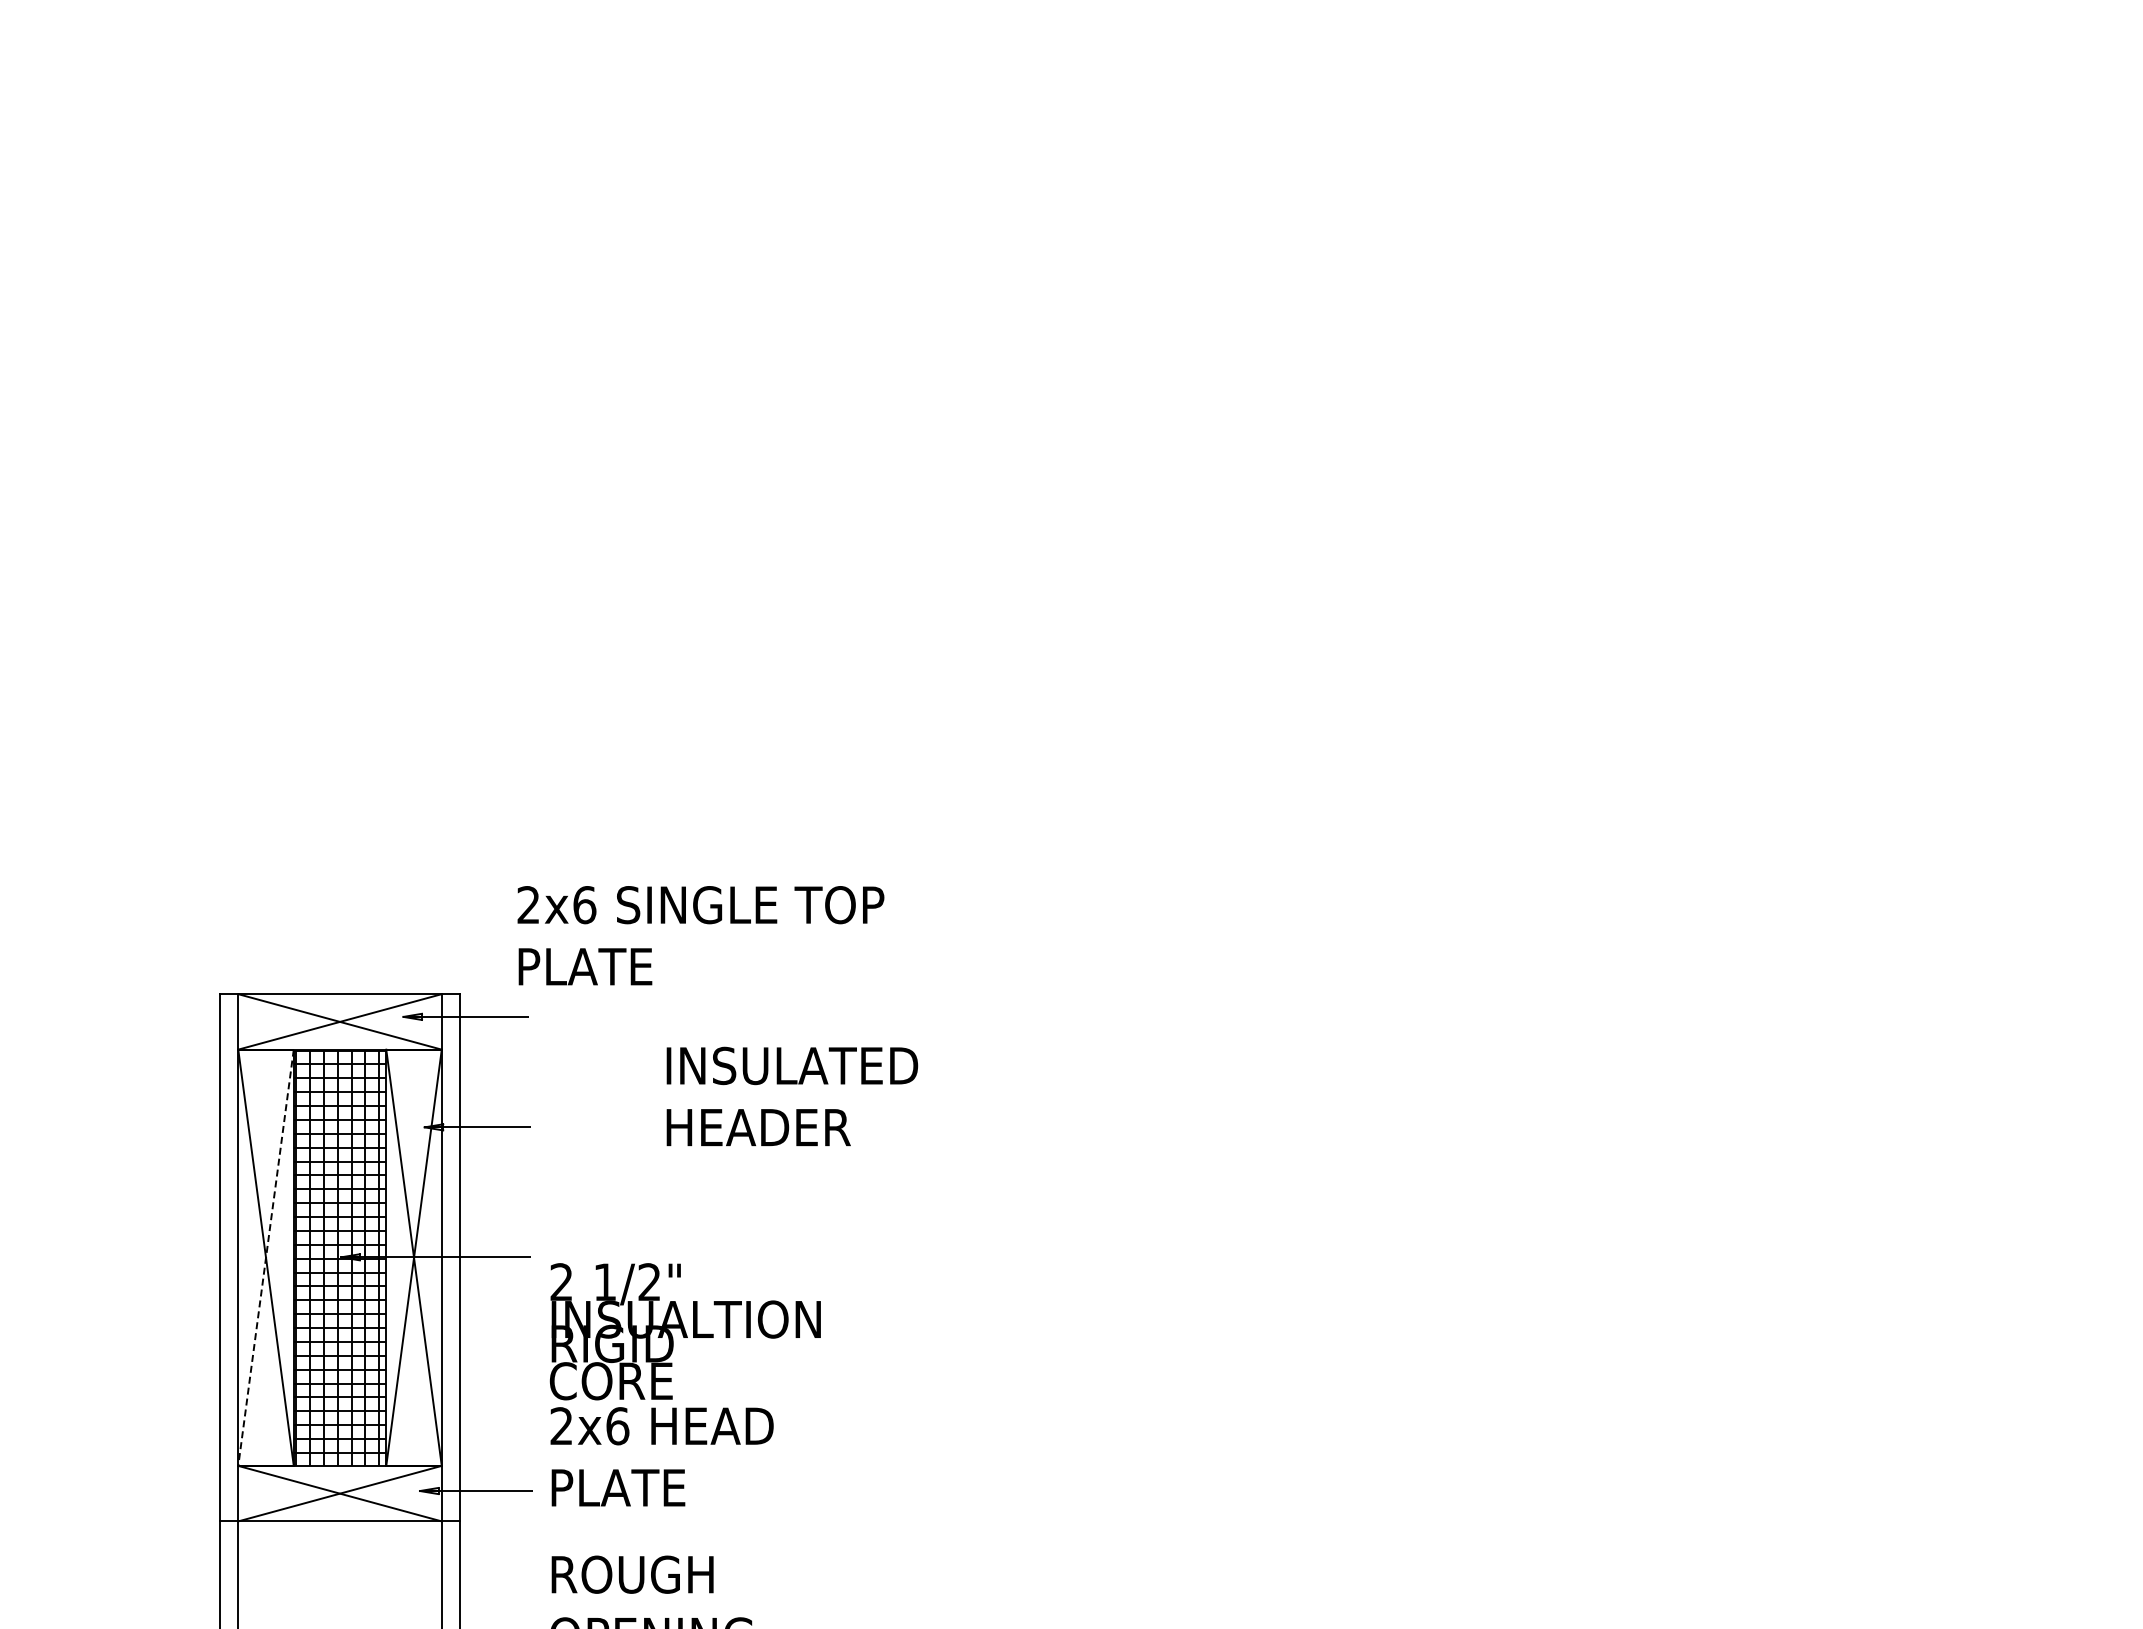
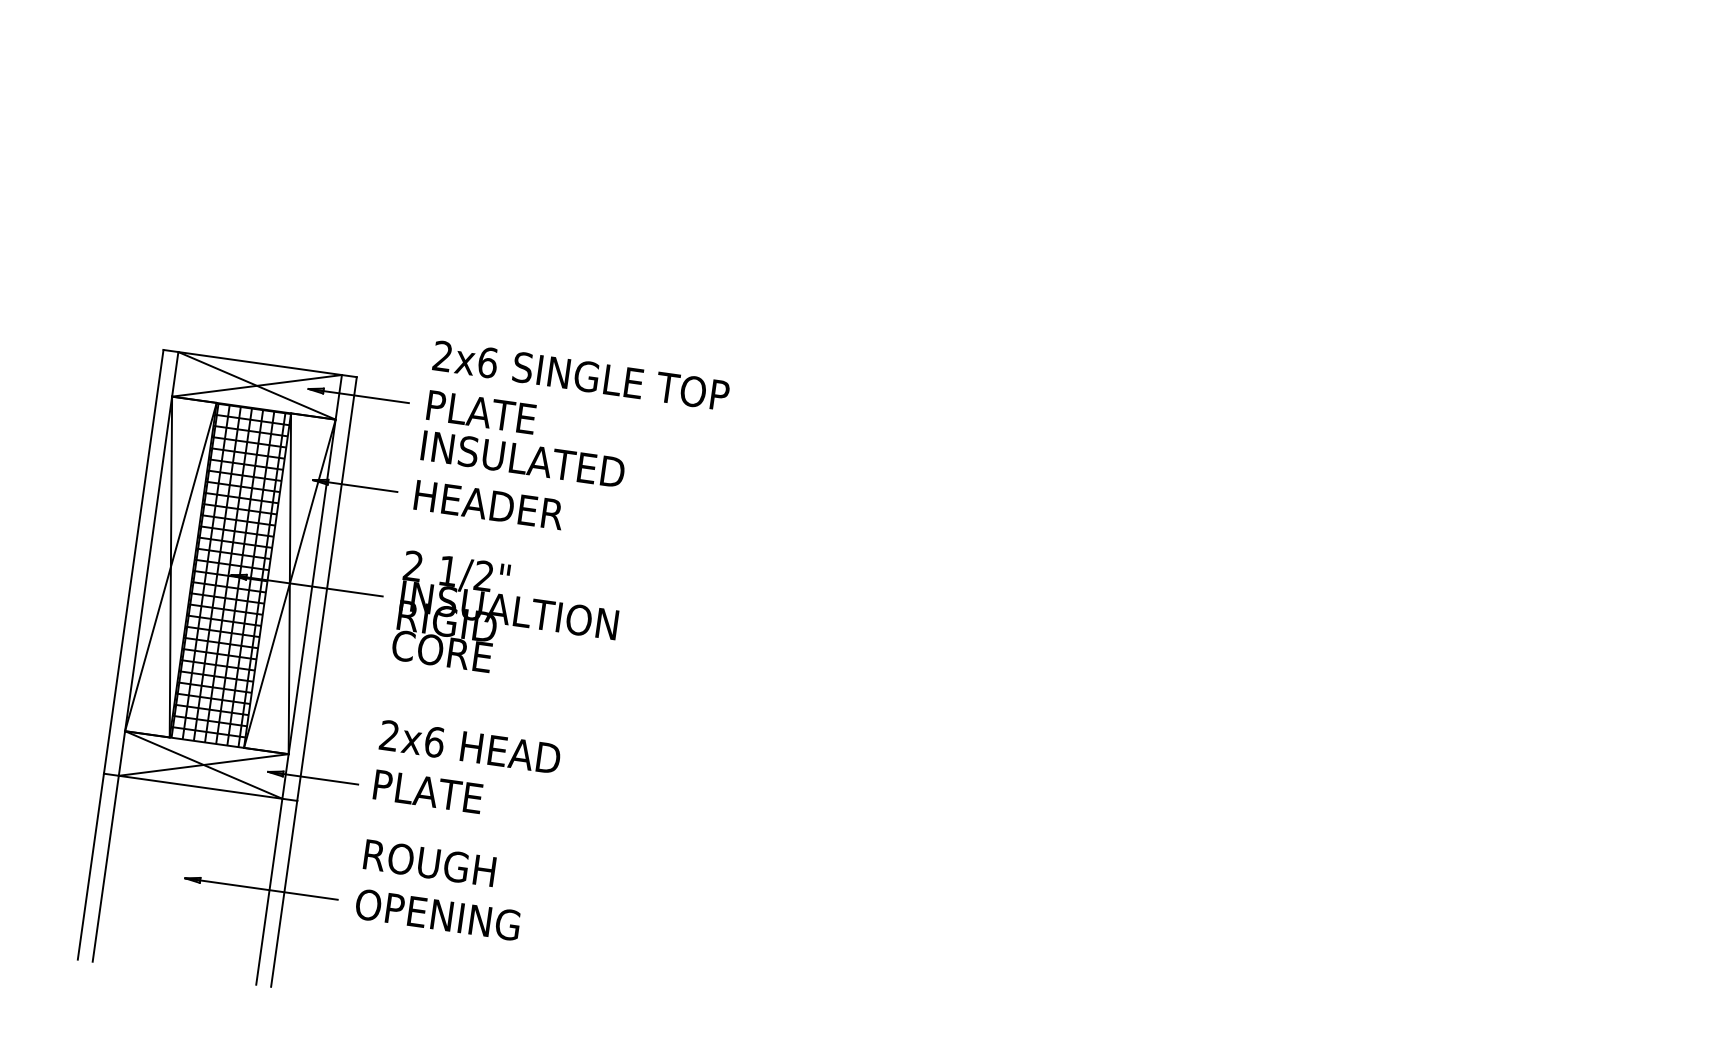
text: (700, 935) -> (577, 400), moved
text: (792, 1096) -> (519, 483), moved
line: (266, 1257) -> (171, 566), dashed -> solid
text: (684, 1331) -> (506, 619), moved

